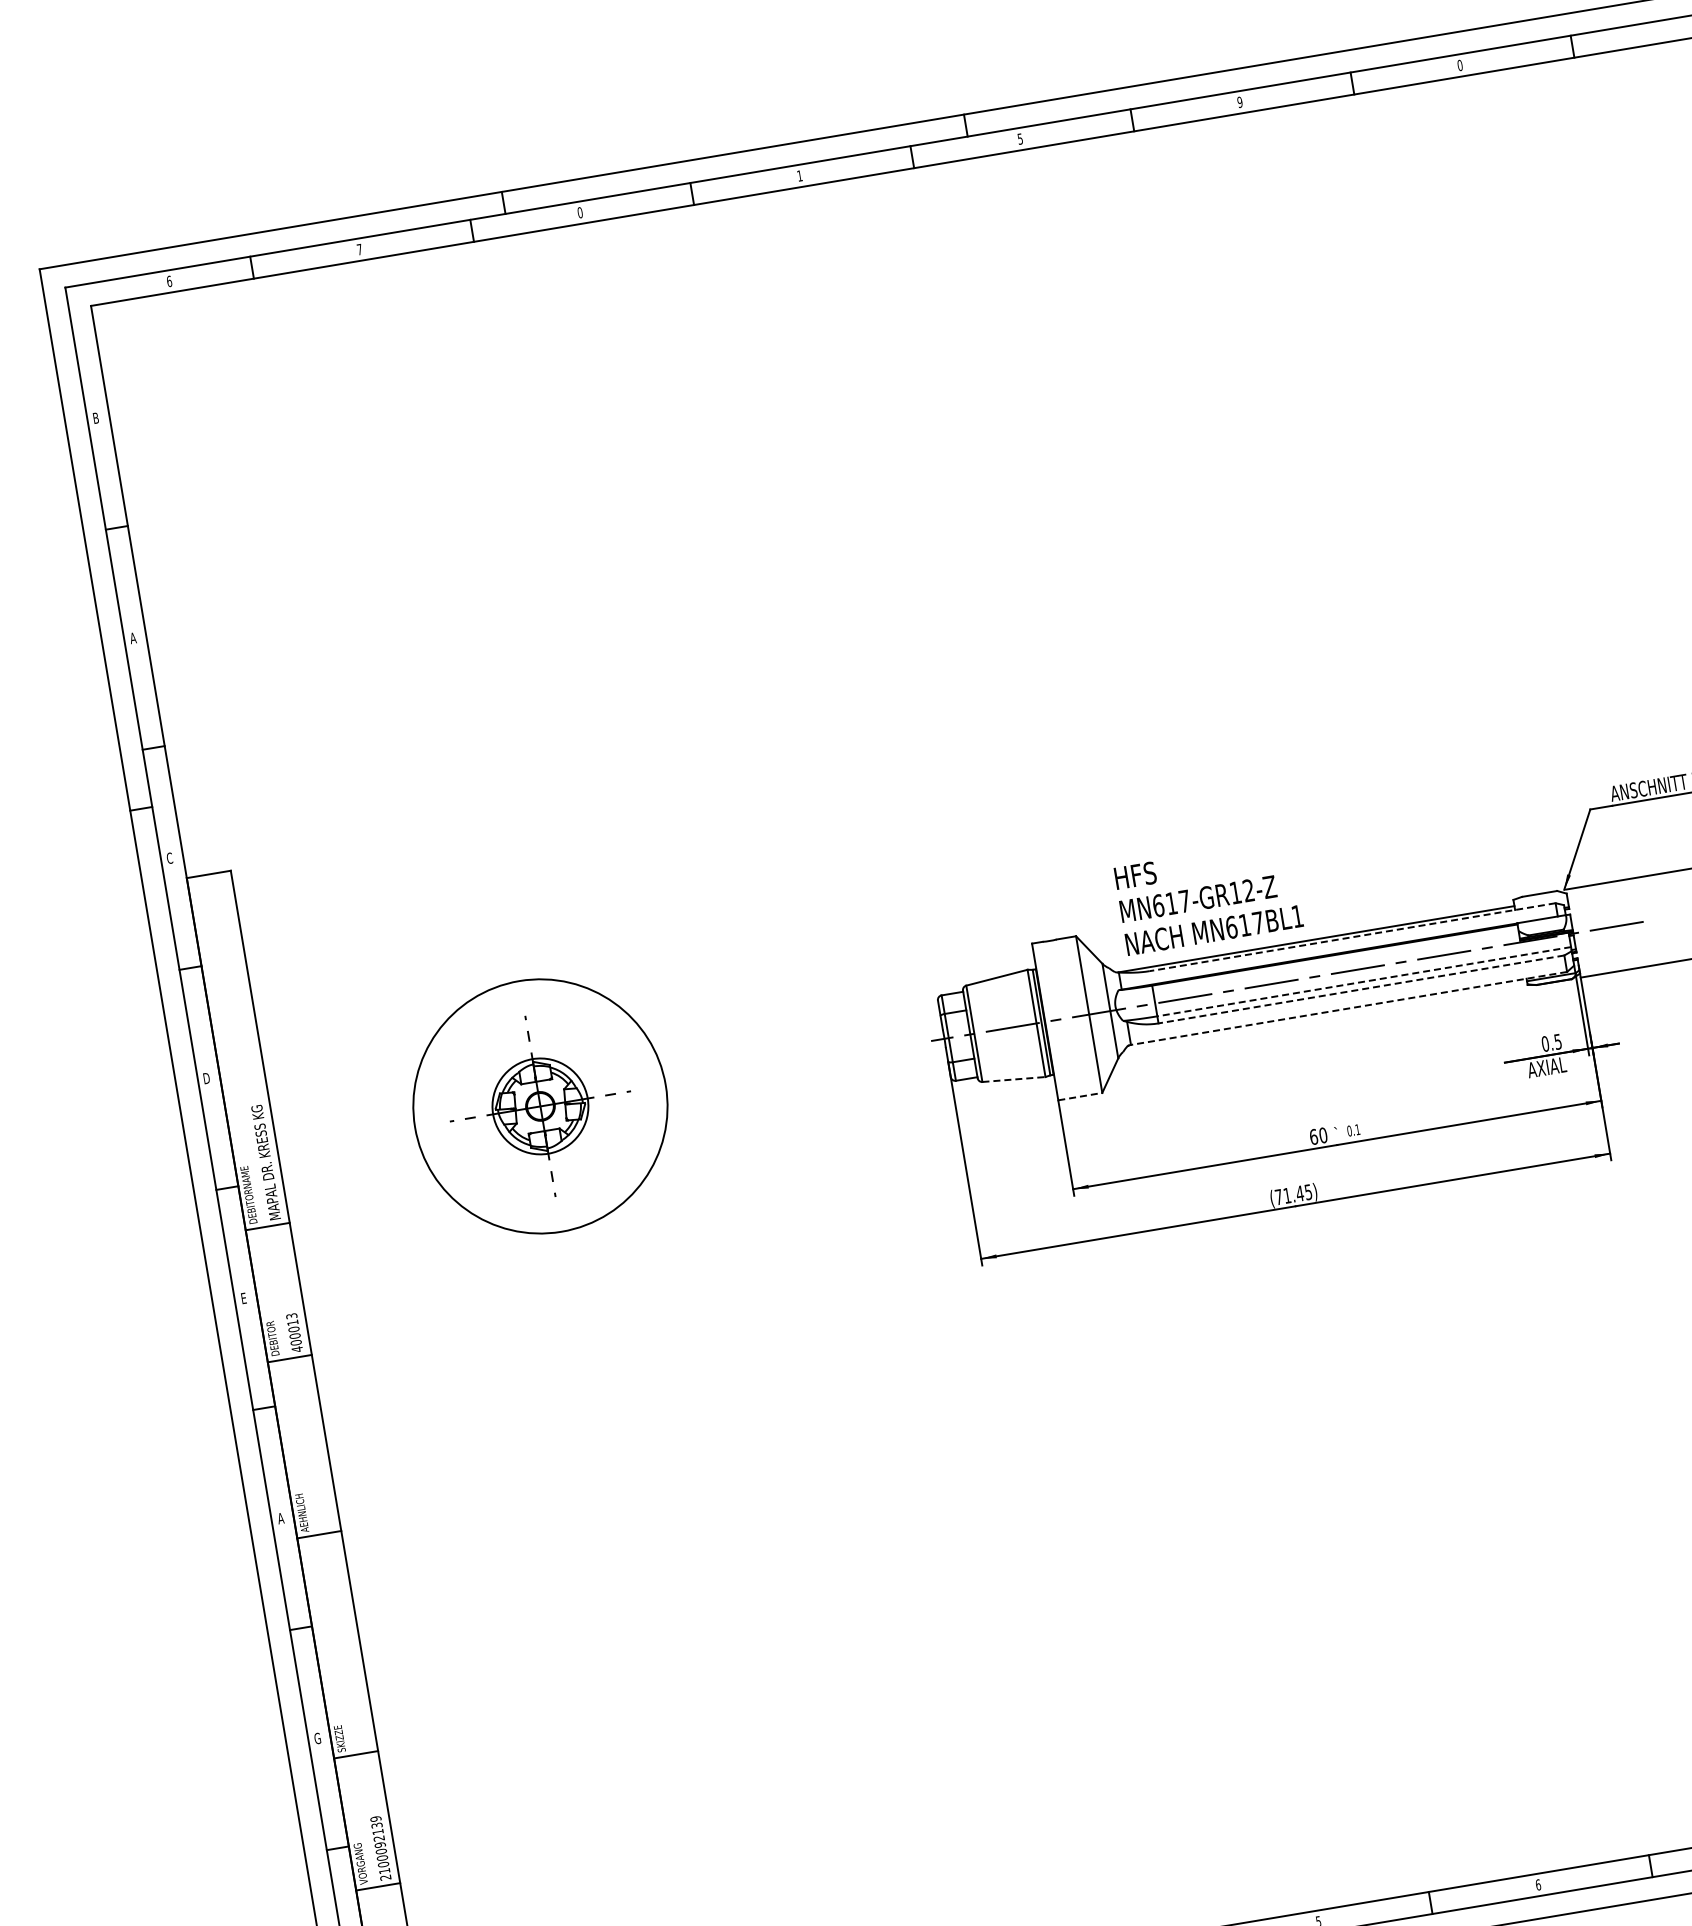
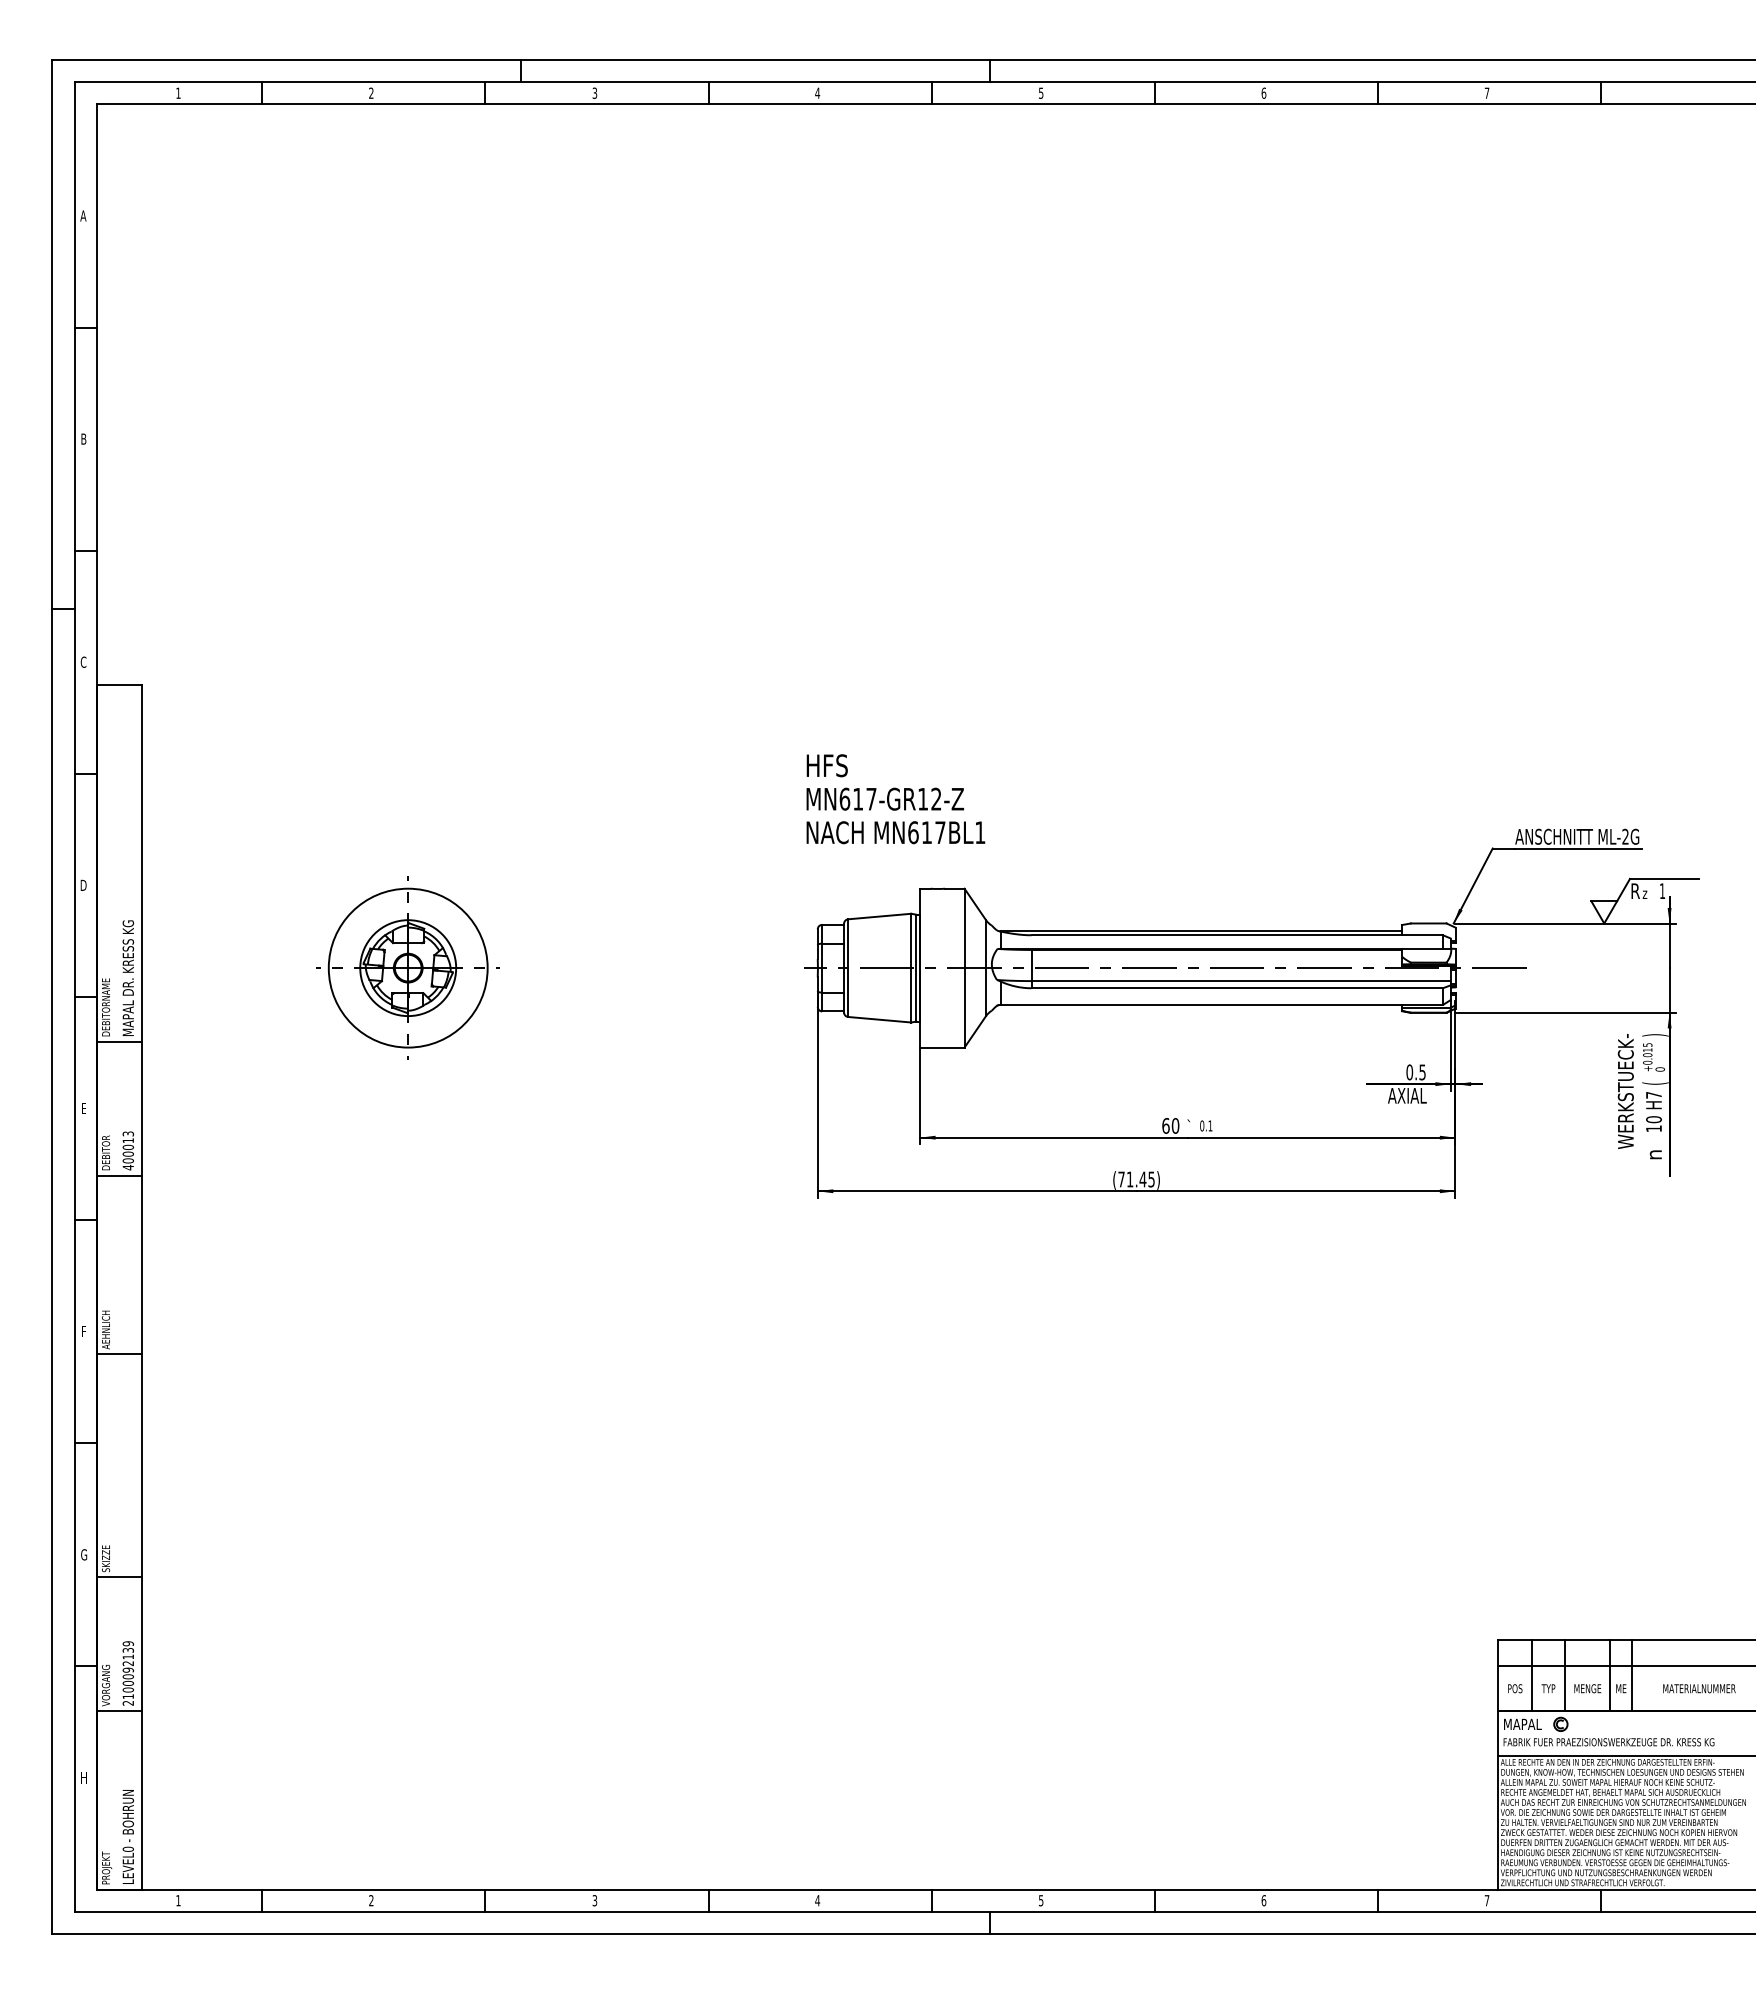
text: (1459, 64) -> (1486, 92), 0 -> 7
text: (1239, 101) -> (1263, 92), 9 -> 6
text: (799, 175) -> (817, 92), 1 -> 4
text: (579, 212) -> (594, 92), 0 -> 3
text: (359, 248) -> (371, 92), 7 -> 2
text: (169, 280) -> (178, 92), 6 -> 1
text: (95, 417) -> (83, 215), B -> A
text: (132, 637) -> (83, 438), A -> B
text: (1208, 897) -> (895, 799), moved
line: (1352, 937) -> (1237, 935), dashed -> solid
line: (1364, 982) -> (1241, 981), dashed -> solid
line: (1361, 989) -> (1237, 988), dashed -> solid
line: (1348, 1008) -> (1221, 1004), dashed -> solid
line: (1013, 1079) -> (879, 1019), dashed -> solid
line: (1080, 1096) -> (942, 1047), dashed -> solid
circle: (539, 1105) -> (407, 967), size x0.62
text: (281, 1518) -> (84, 1331), A -> F

